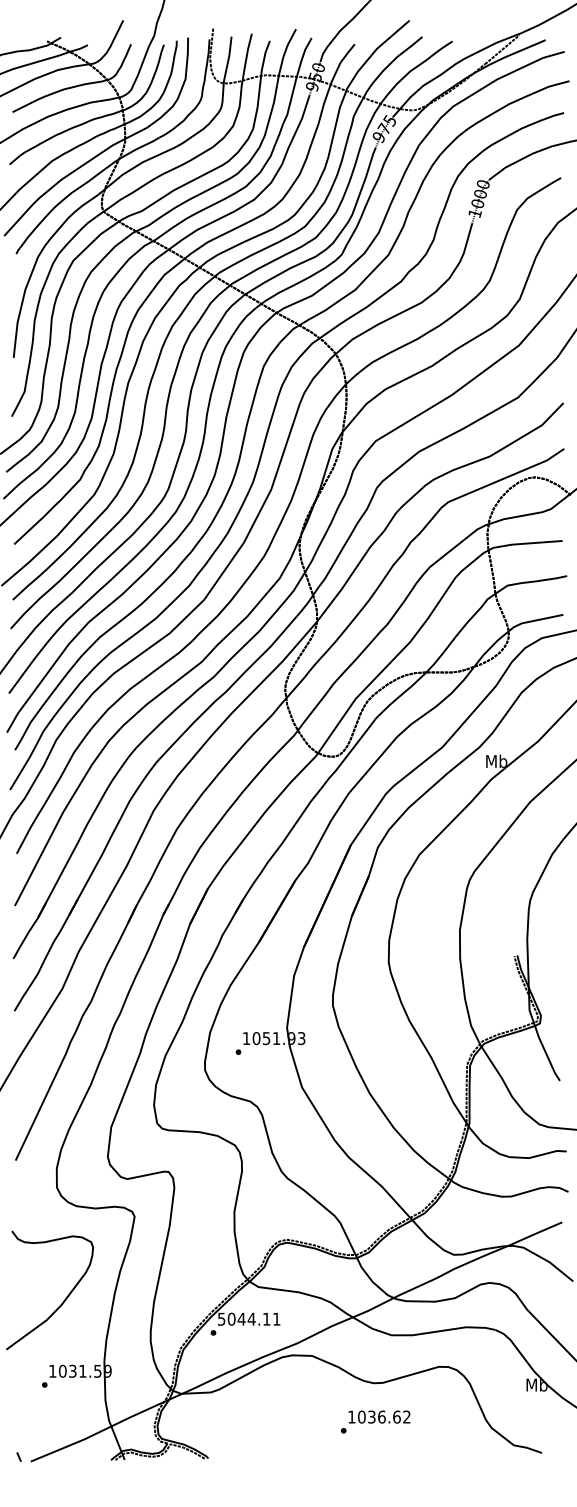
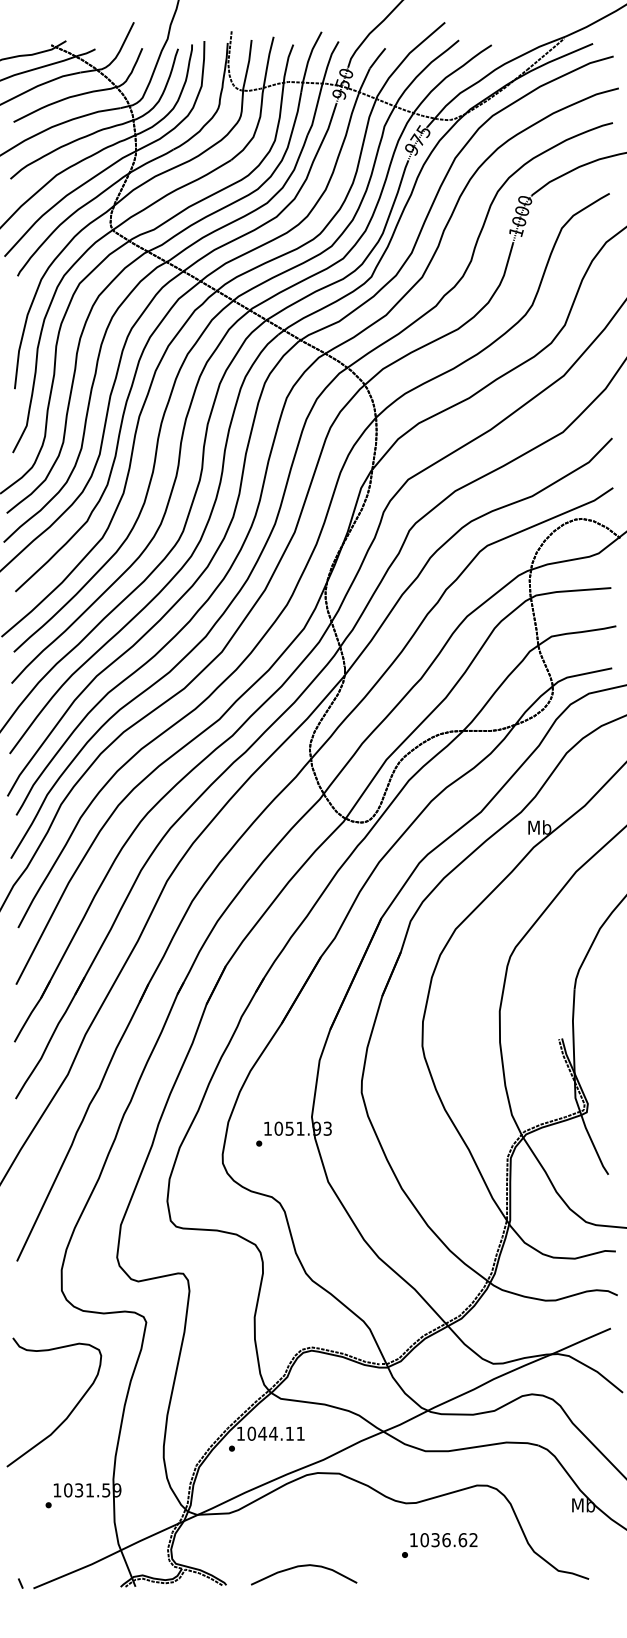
text: (221, 1318) -> (240, 1432), 5044.11 -> 1044.11
text: (375, 1421) -> (439, 1544), moved
curve: (279, 1441) -> (303, 1566), added

